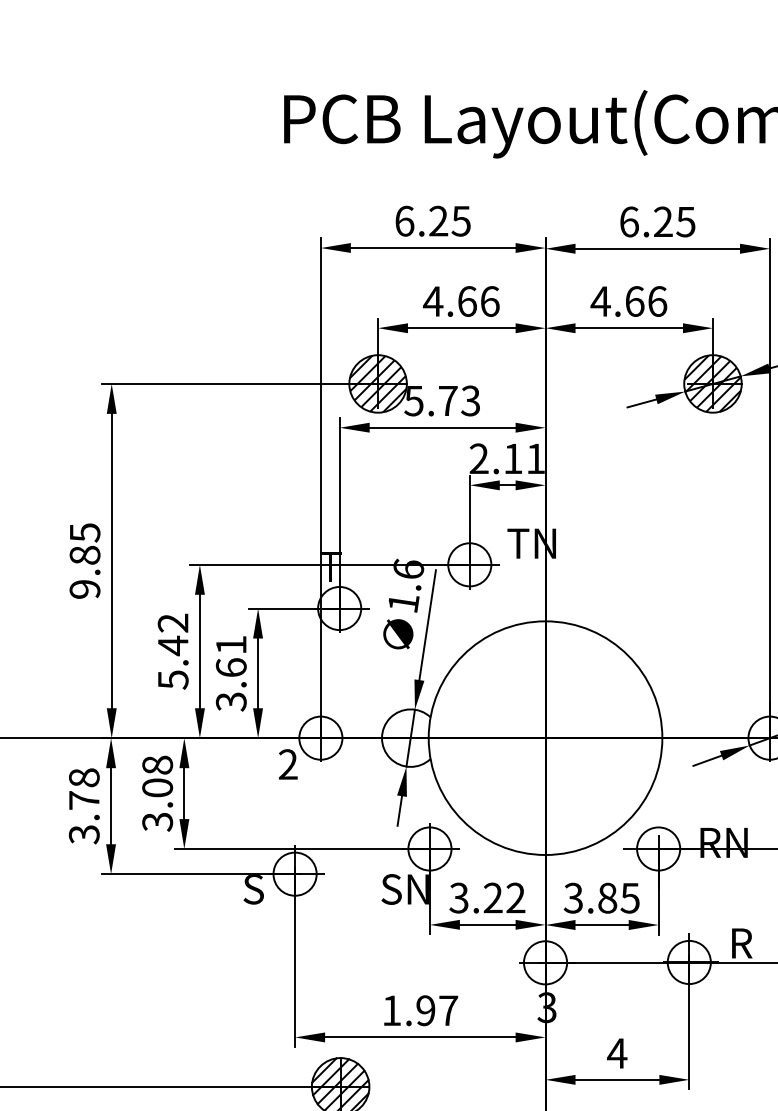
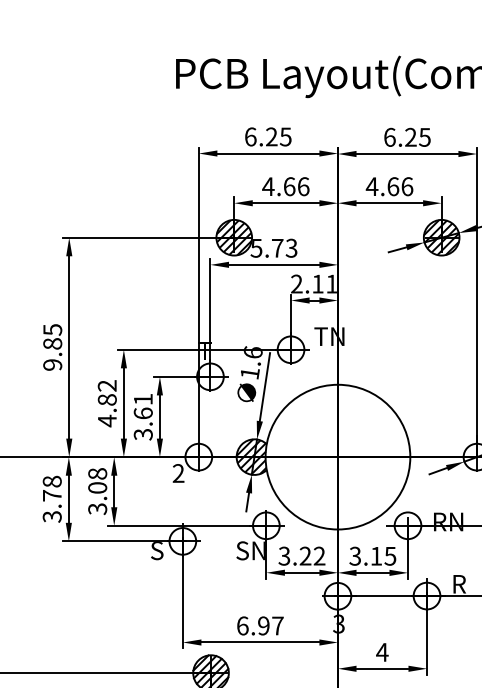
text: (171, 662) -> (106, 410), 5.42 -> 4.82
hatch: (405, 737) -> (251, 456), added
text: (607, 896) -> (376, 555), 3.85 -> 3.15
text: (391, 1009) -> (242, 625), 1.97 -> 6.97

